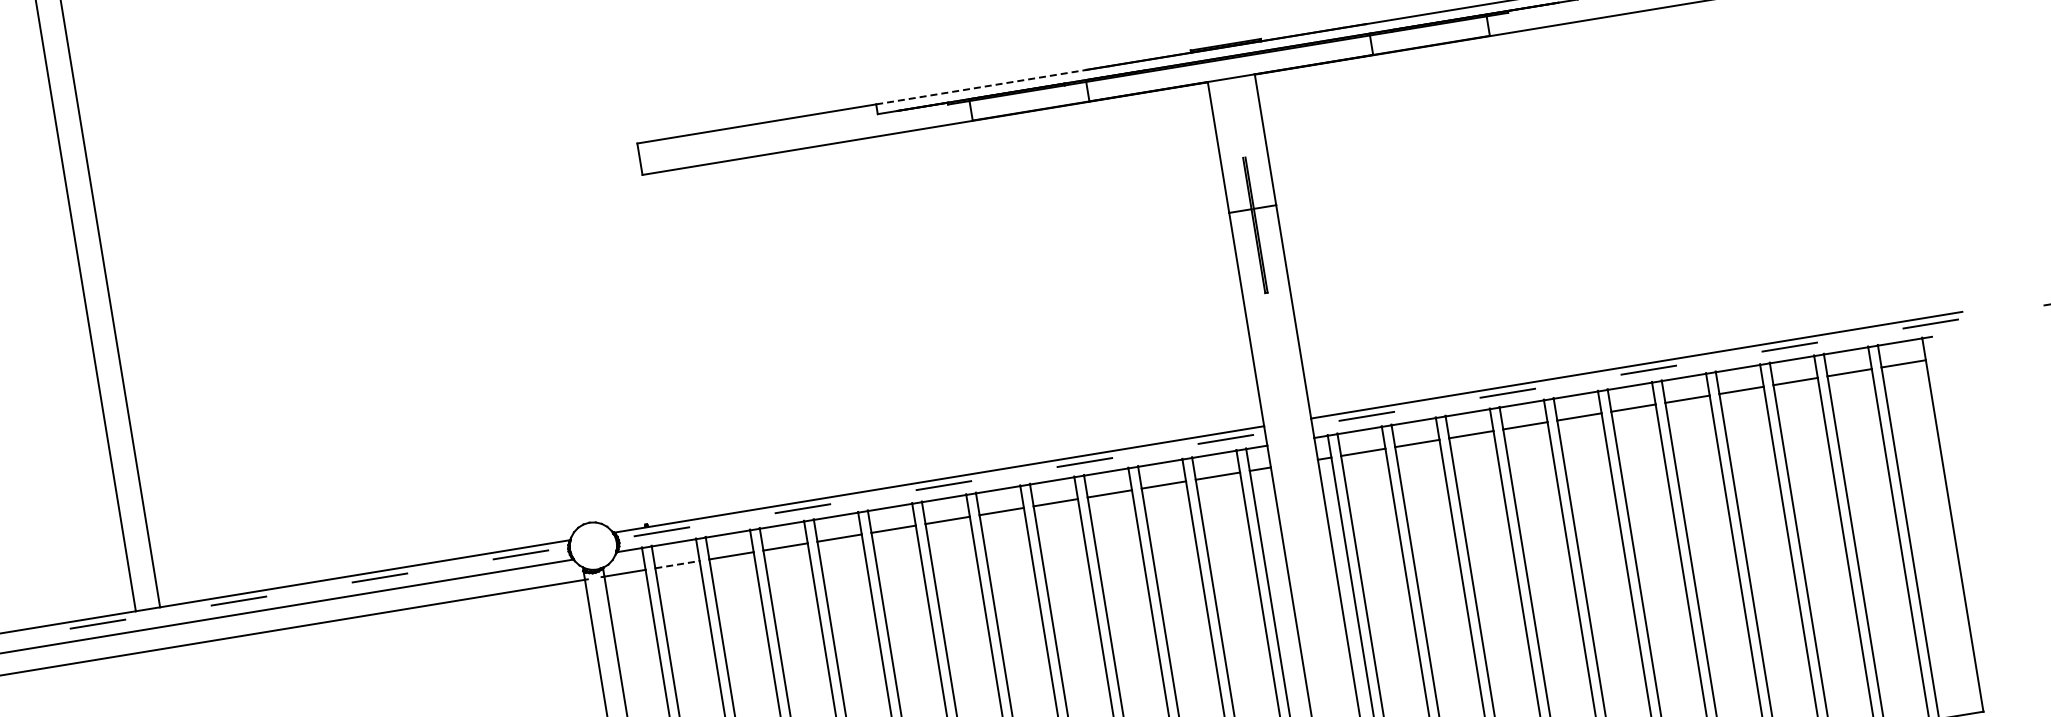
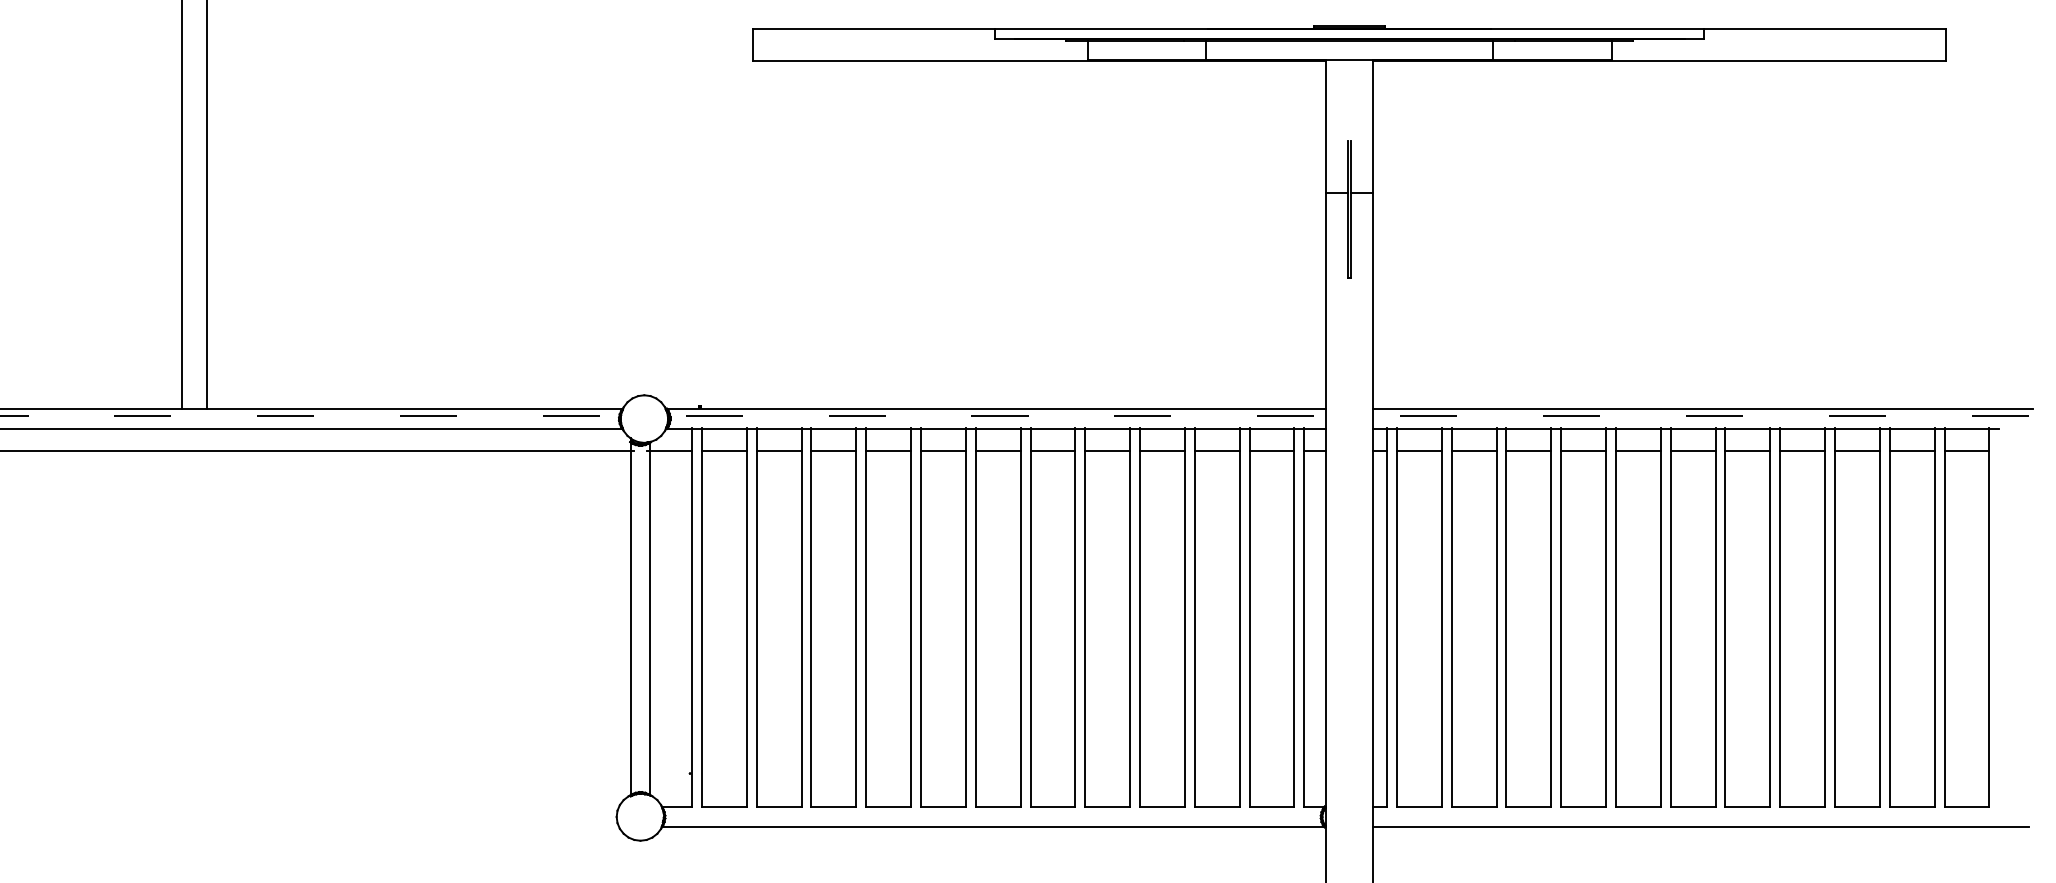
line: (981, 86) -> (1101, 28), dashed -> solid
line: (677, 564) -> (724, 450), dashed -> solid

